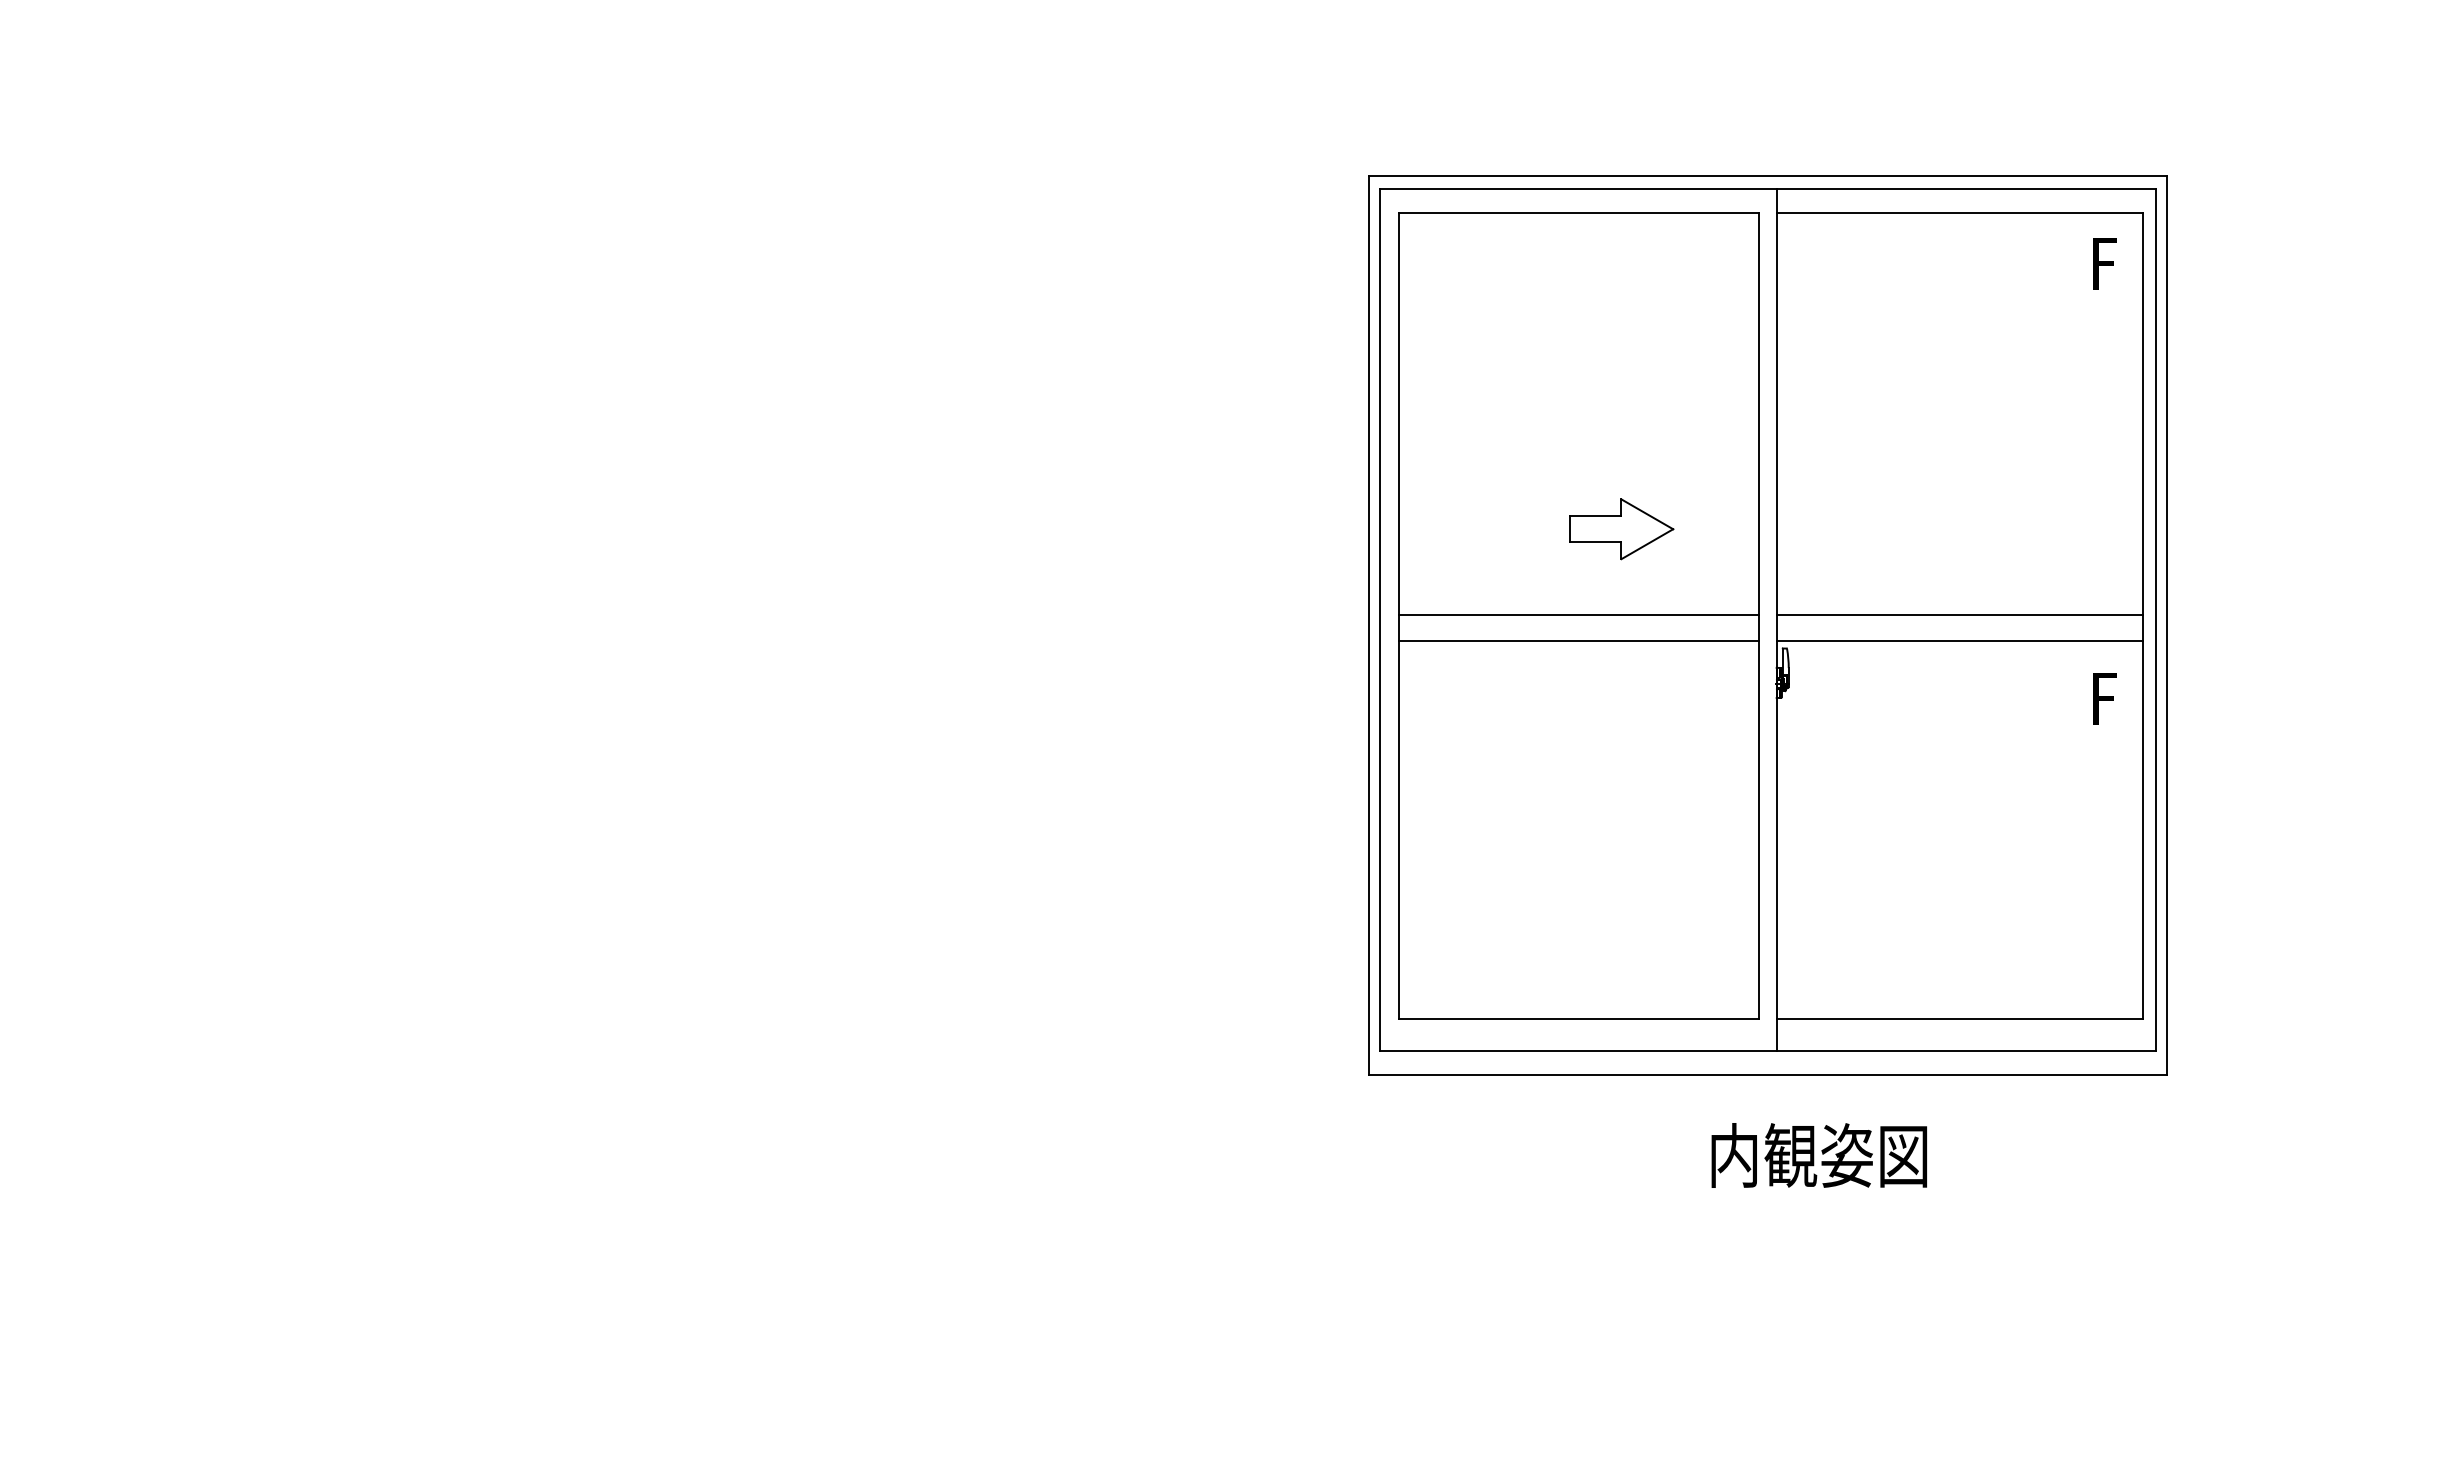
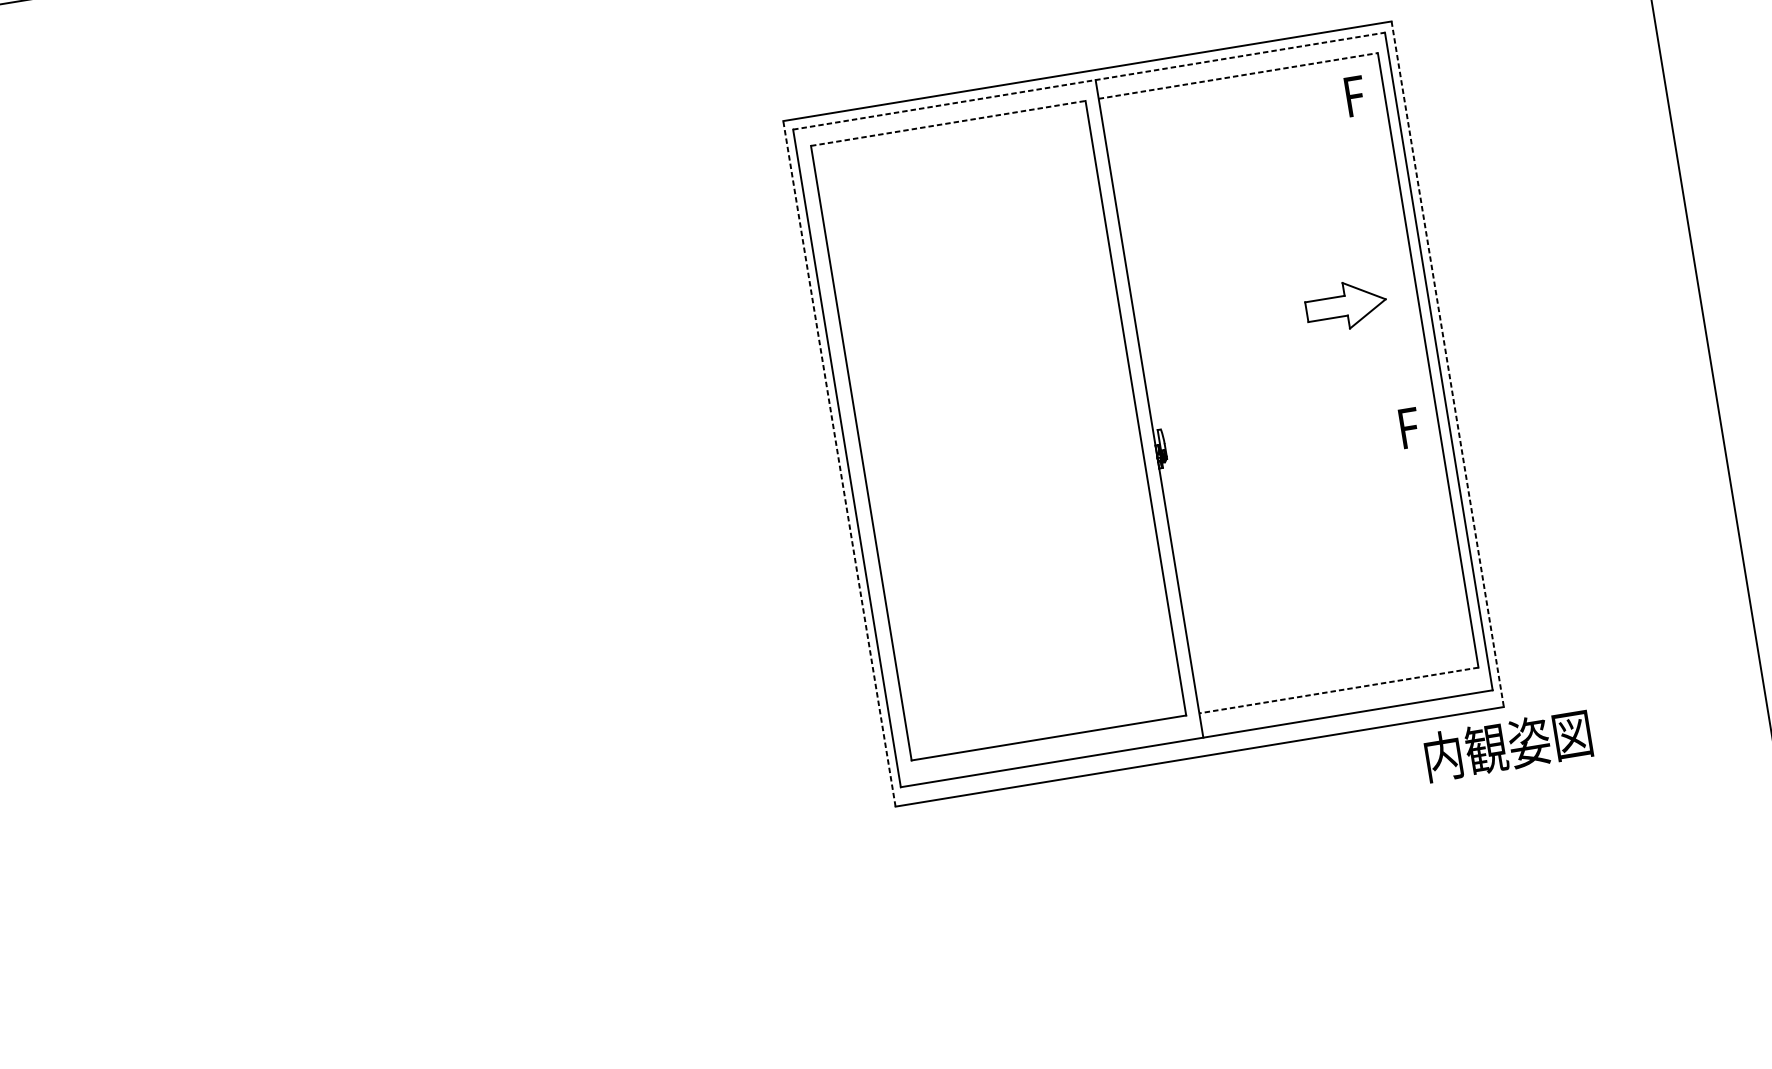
line: (1768, 188) -> (1089, 80), solid -> dashed
line: (1579, 213) -> (948, 123), solid -> dashed
line: (1959, 213) -> (1238, 76), solid -> dashed
part: (1621, 529) -> (1346, 305), moved
line: (1579, 615) -> (998, 430), removed
line: (1959, 615) -> (1288, 382), removed
line: (1369, 624) -> (839, 463), solid -> dashed
line: (2166, 625) -> (1447, 364), solid -> dashed
line: (1579, 641) -> (1001, 450), removed
line: (1959, 641) -> (1291, 402), removed
line: (1959, 1018) -> (1338, 690), solid -> dashed
text: (1818, 1155) -> (1507, 745), moved

